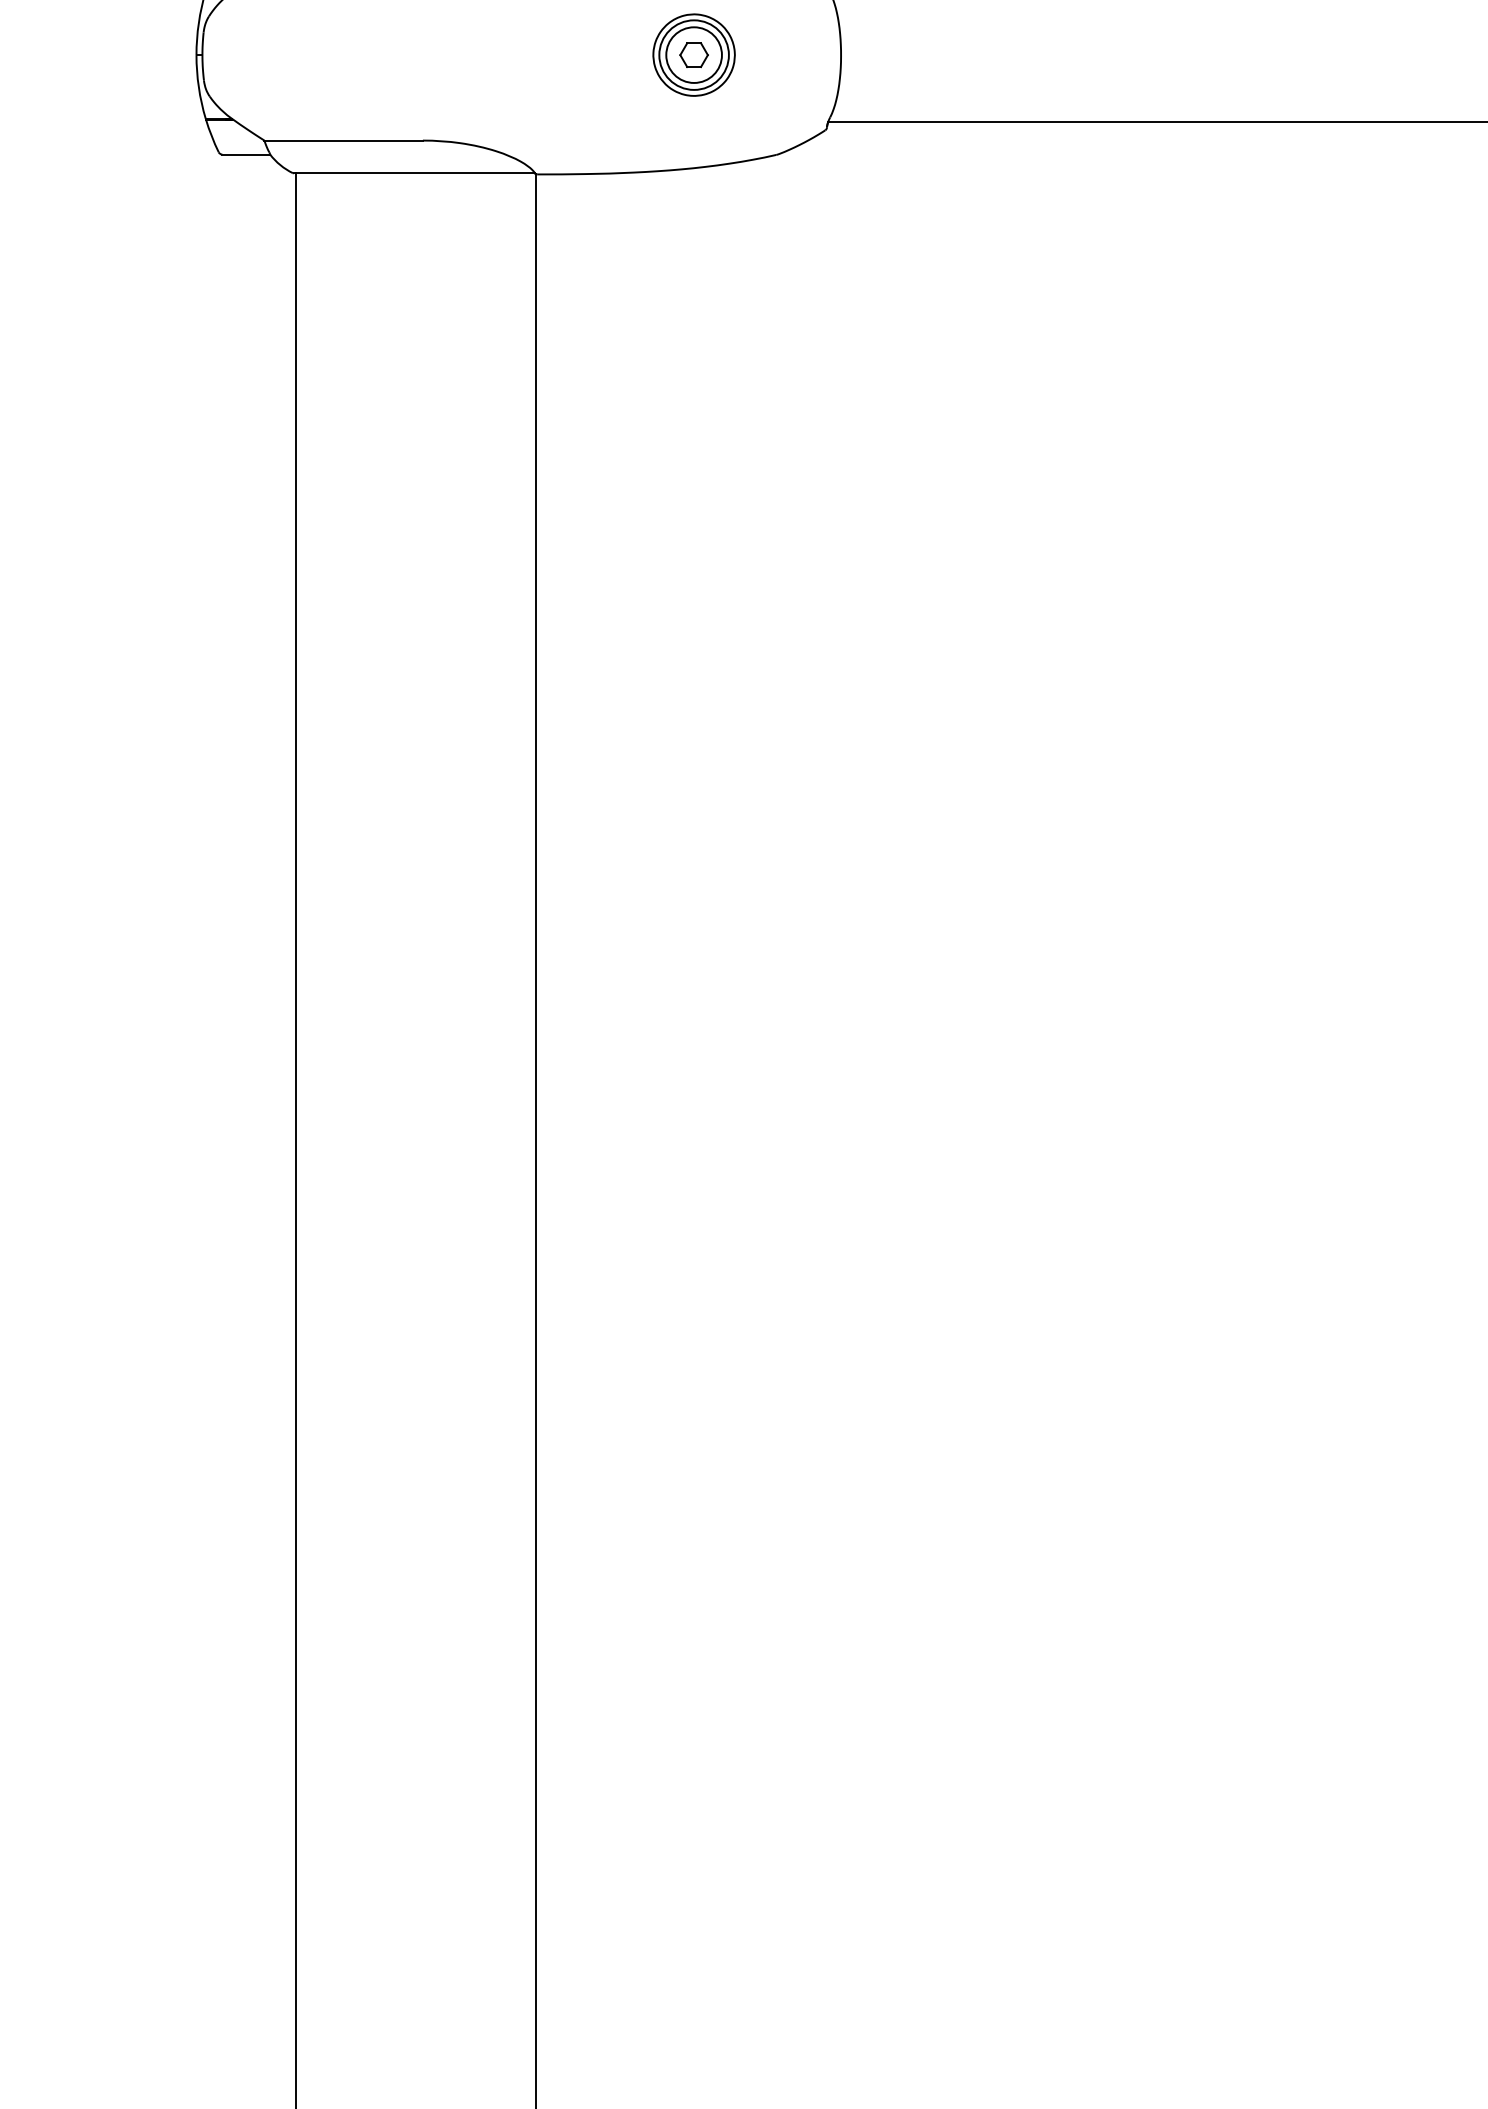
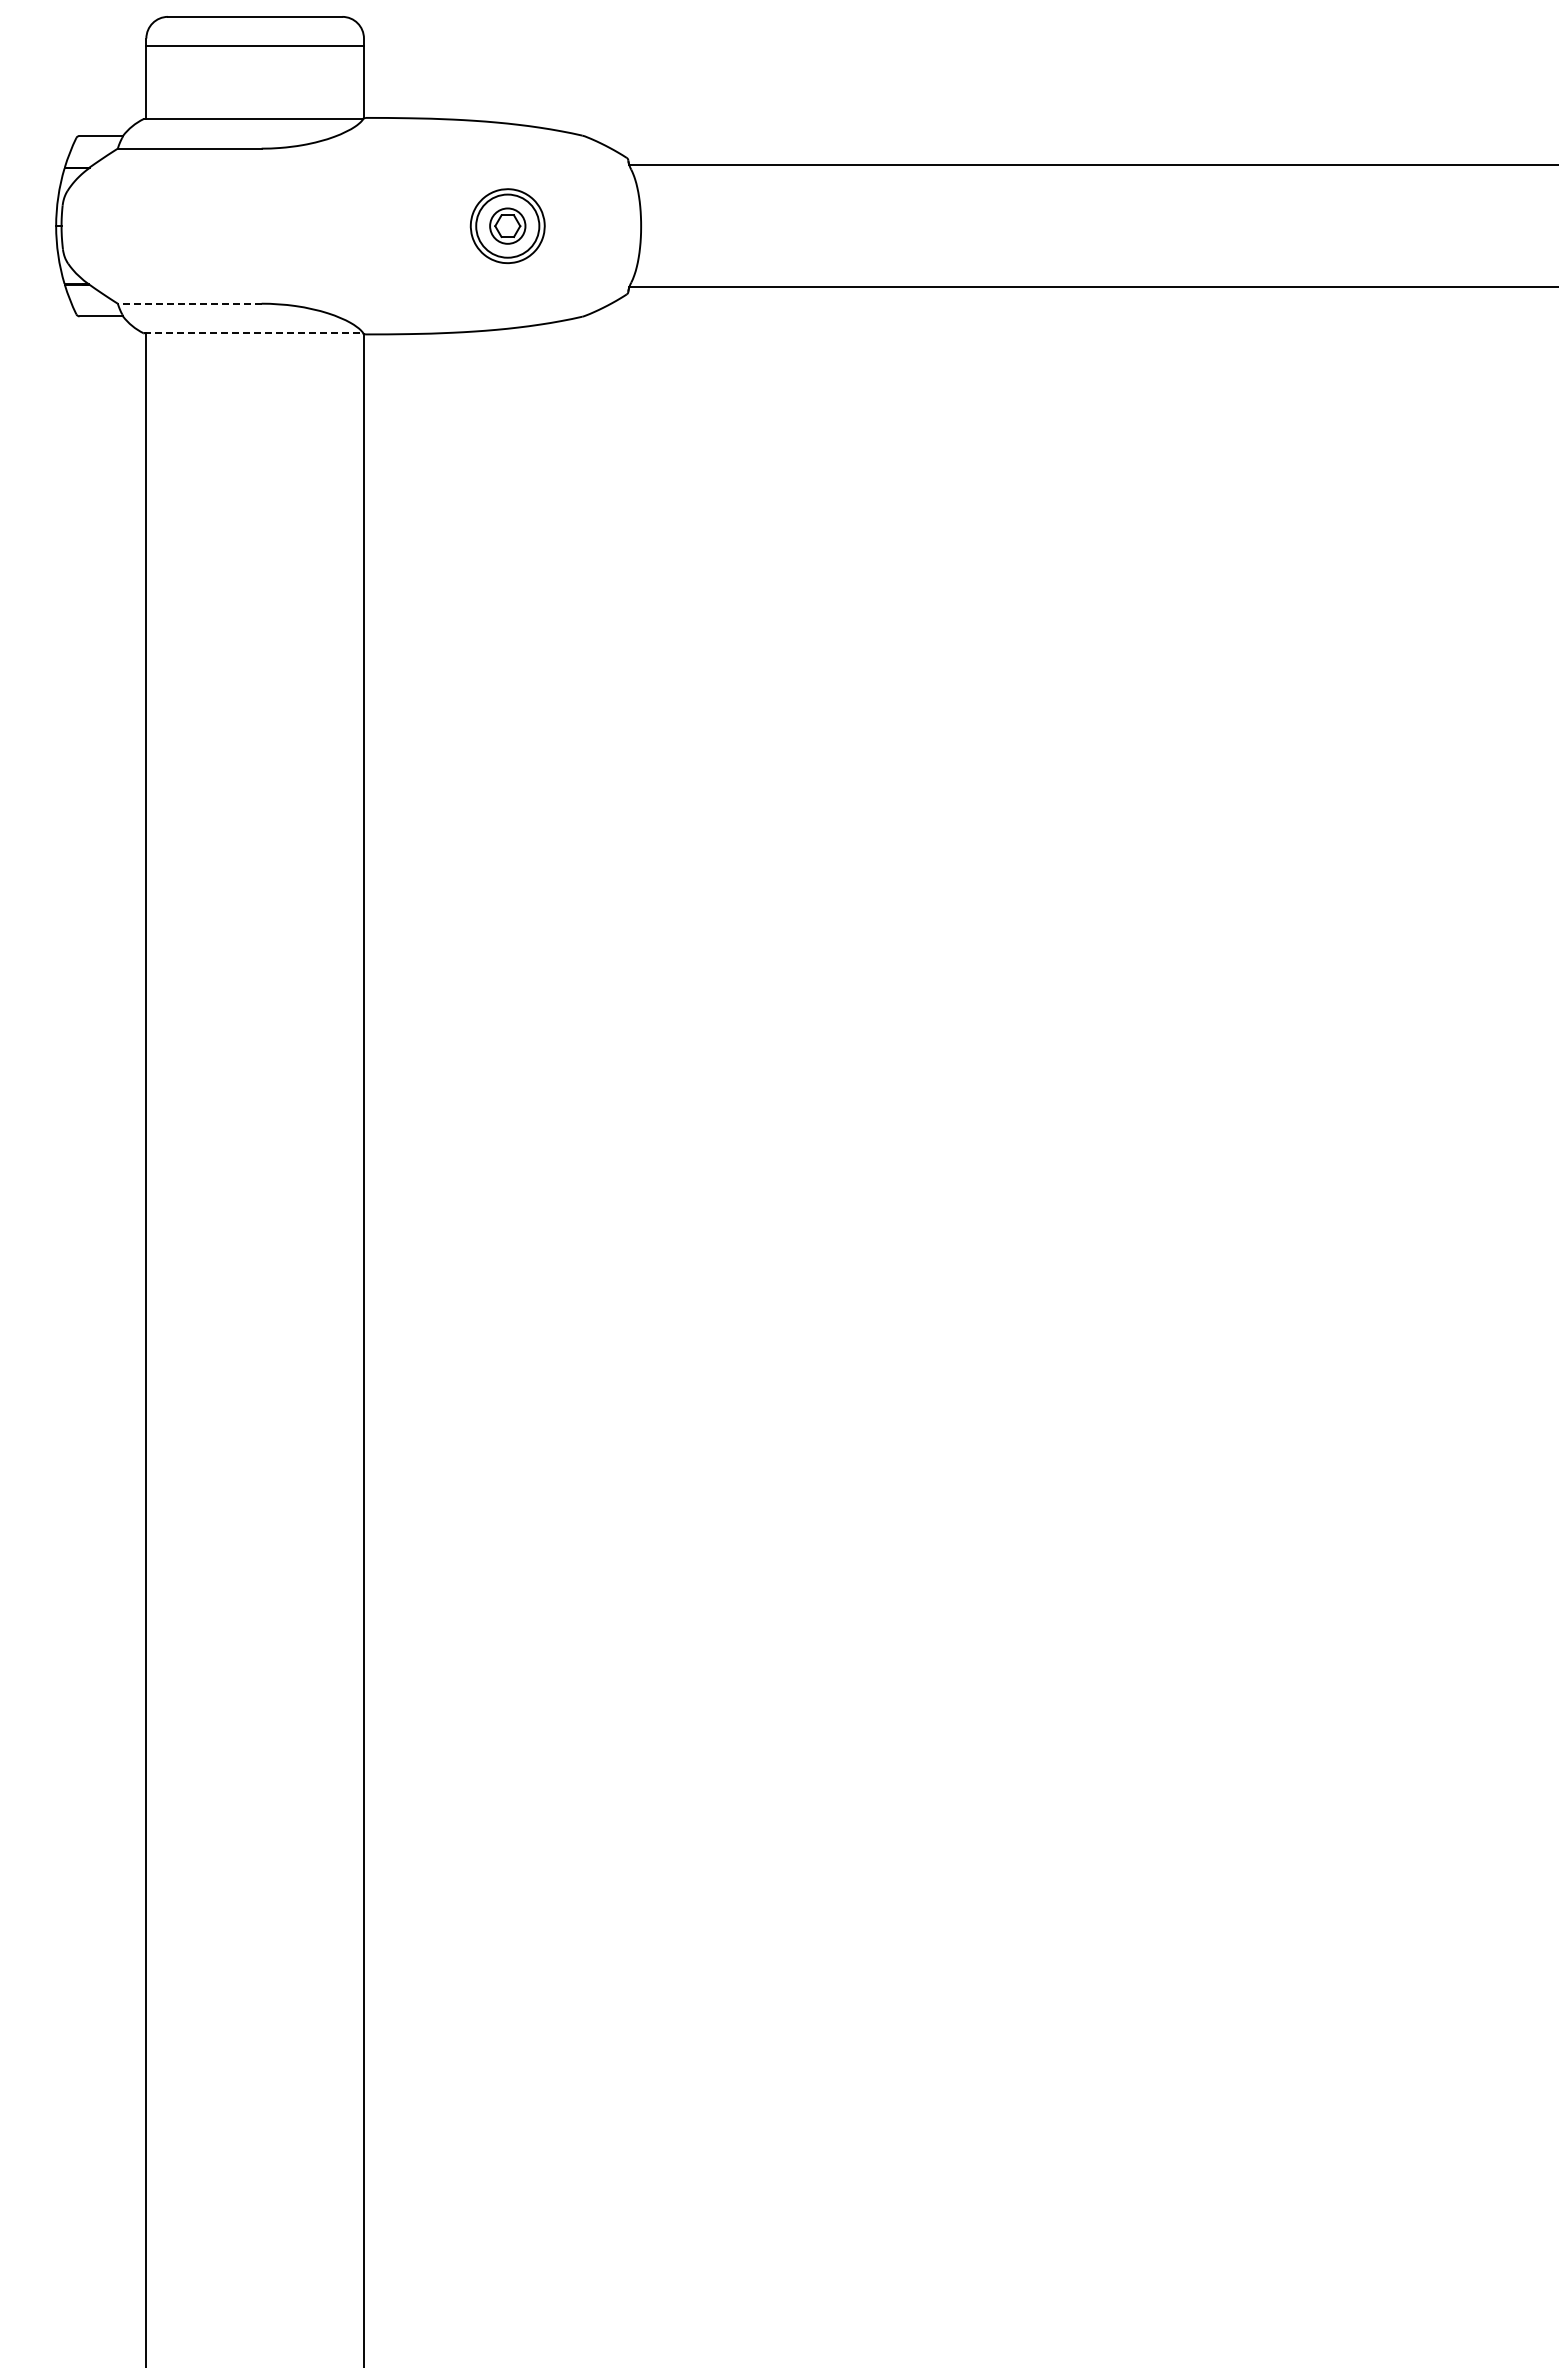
circle: (693, 54) -> (507, 225), size x0.7
line: (343, 140) -> (189, 303), solid -> dashed
line: (415, 173) -> (254, 333), solid -> dashed

